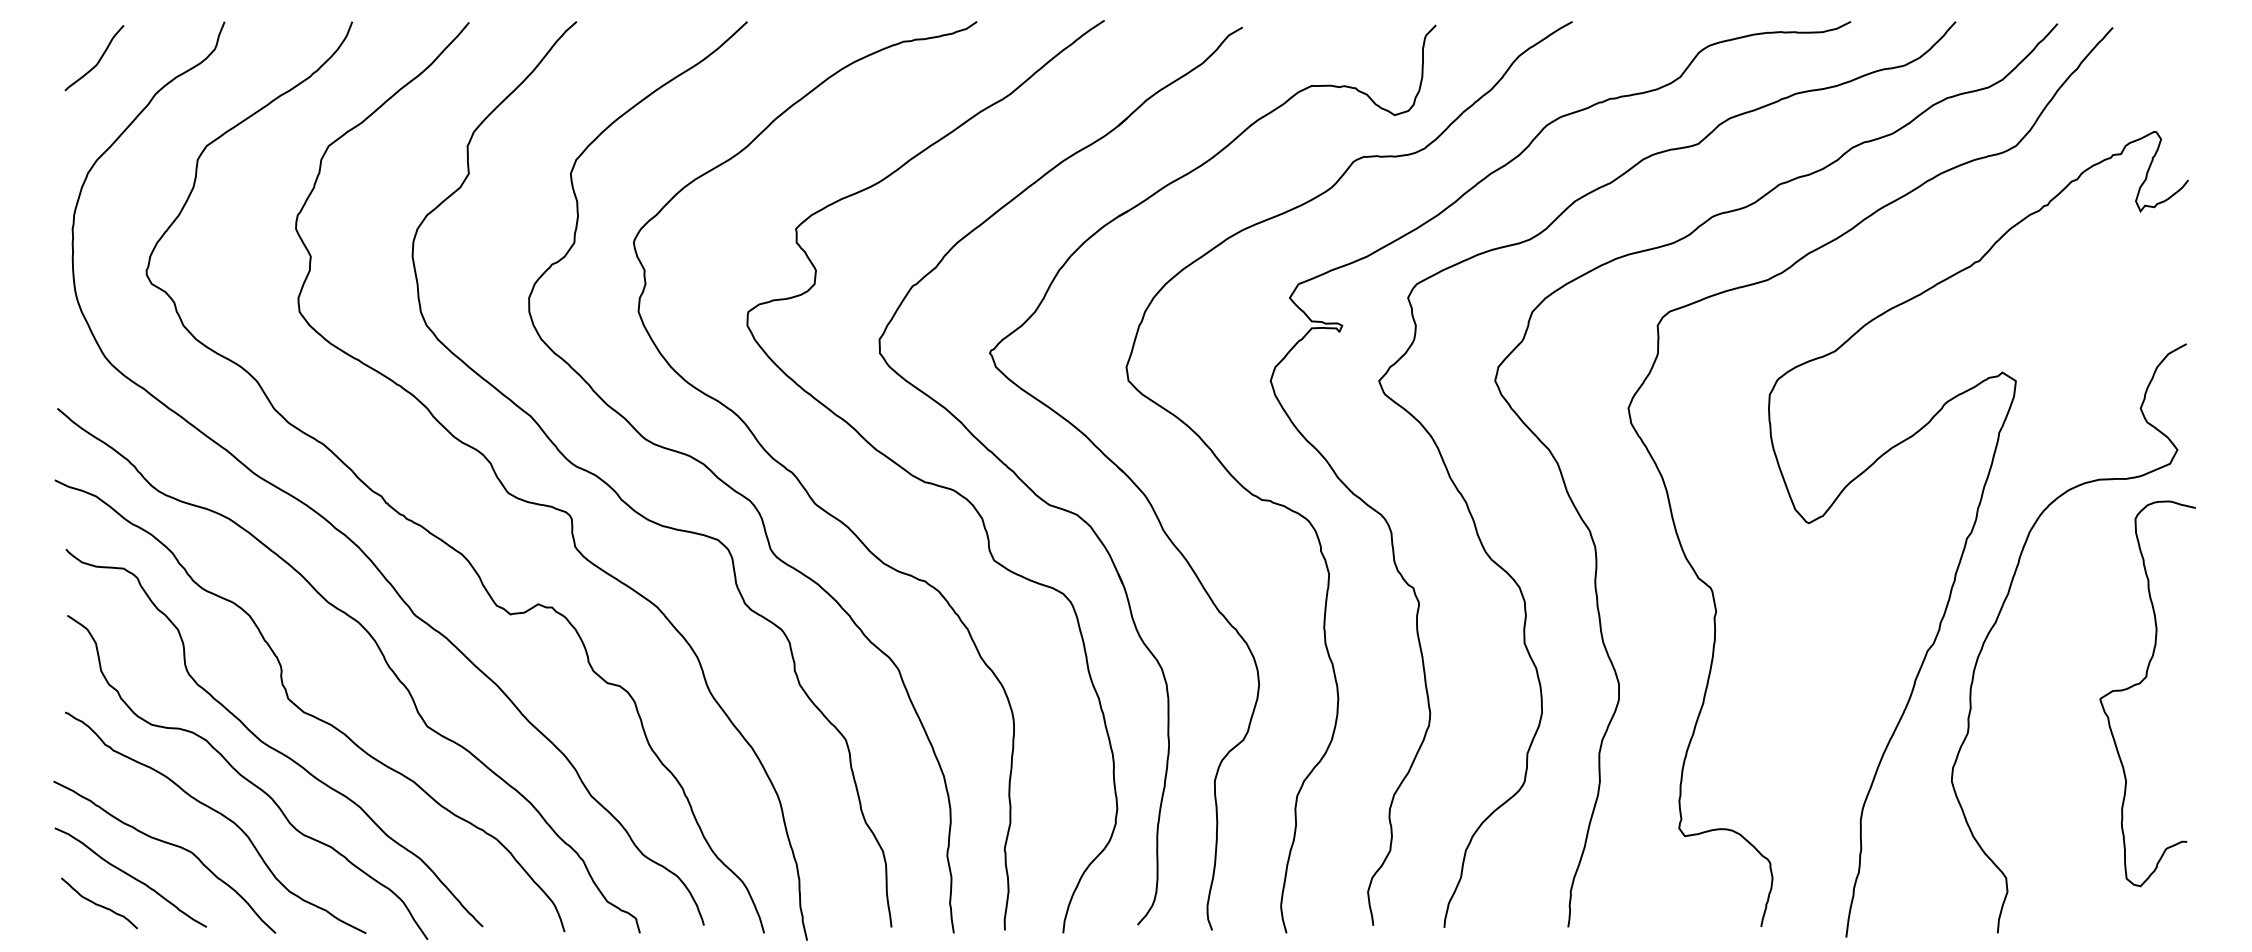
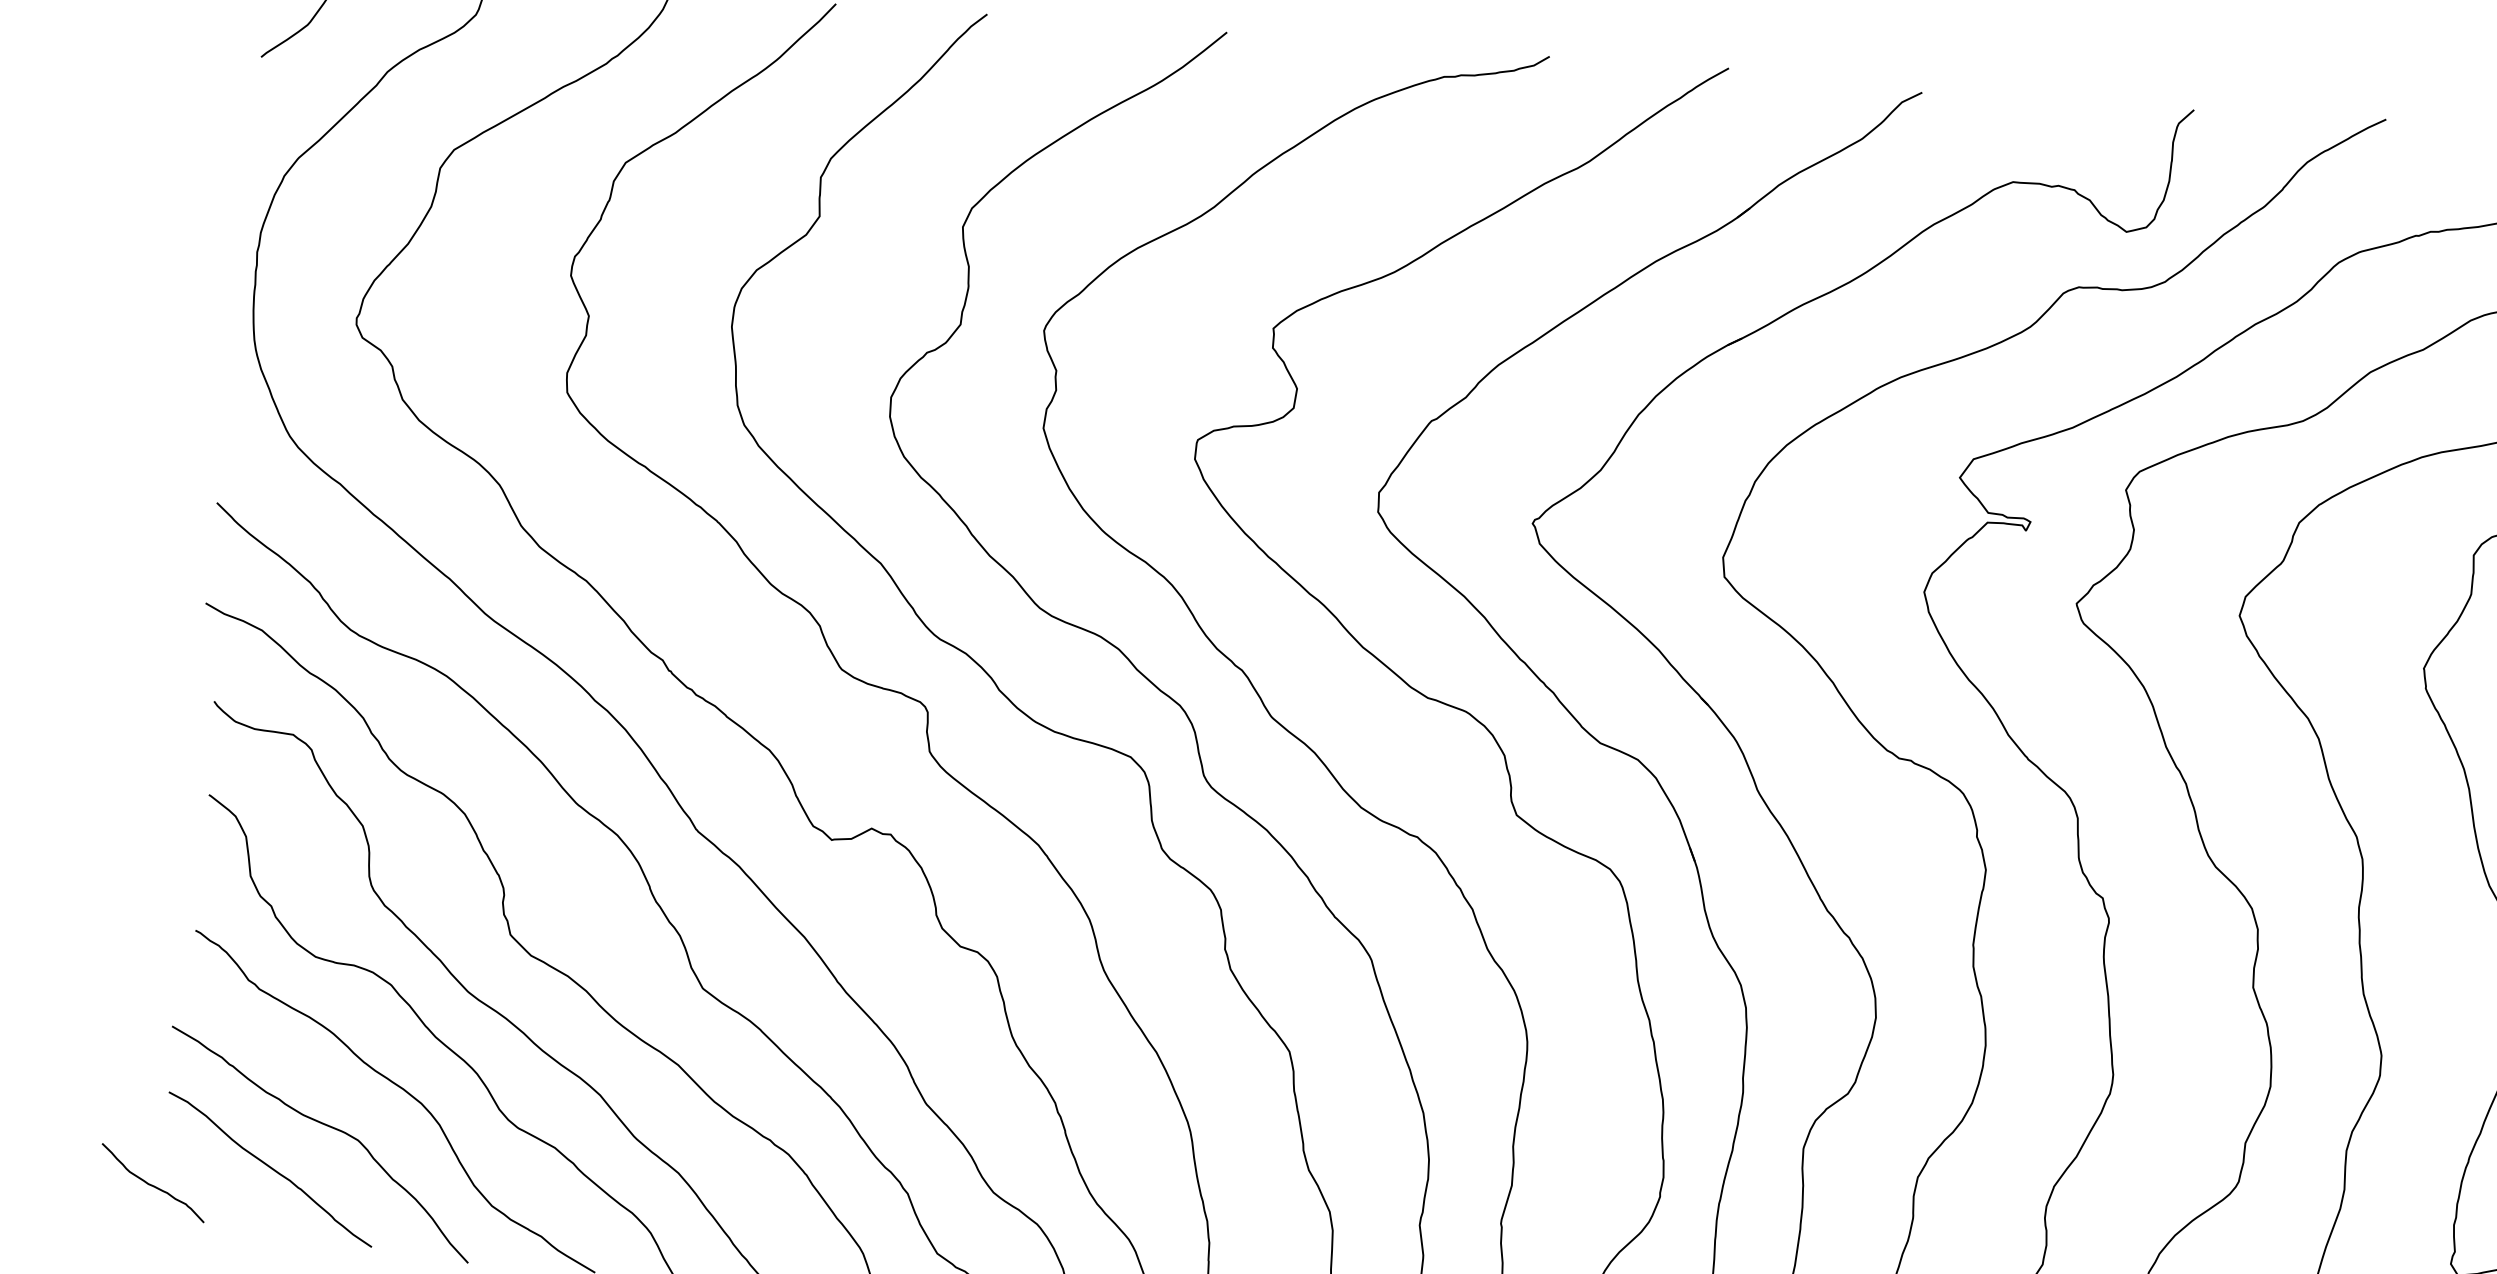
curve: (99, 904) -> (152, 1184), moved

